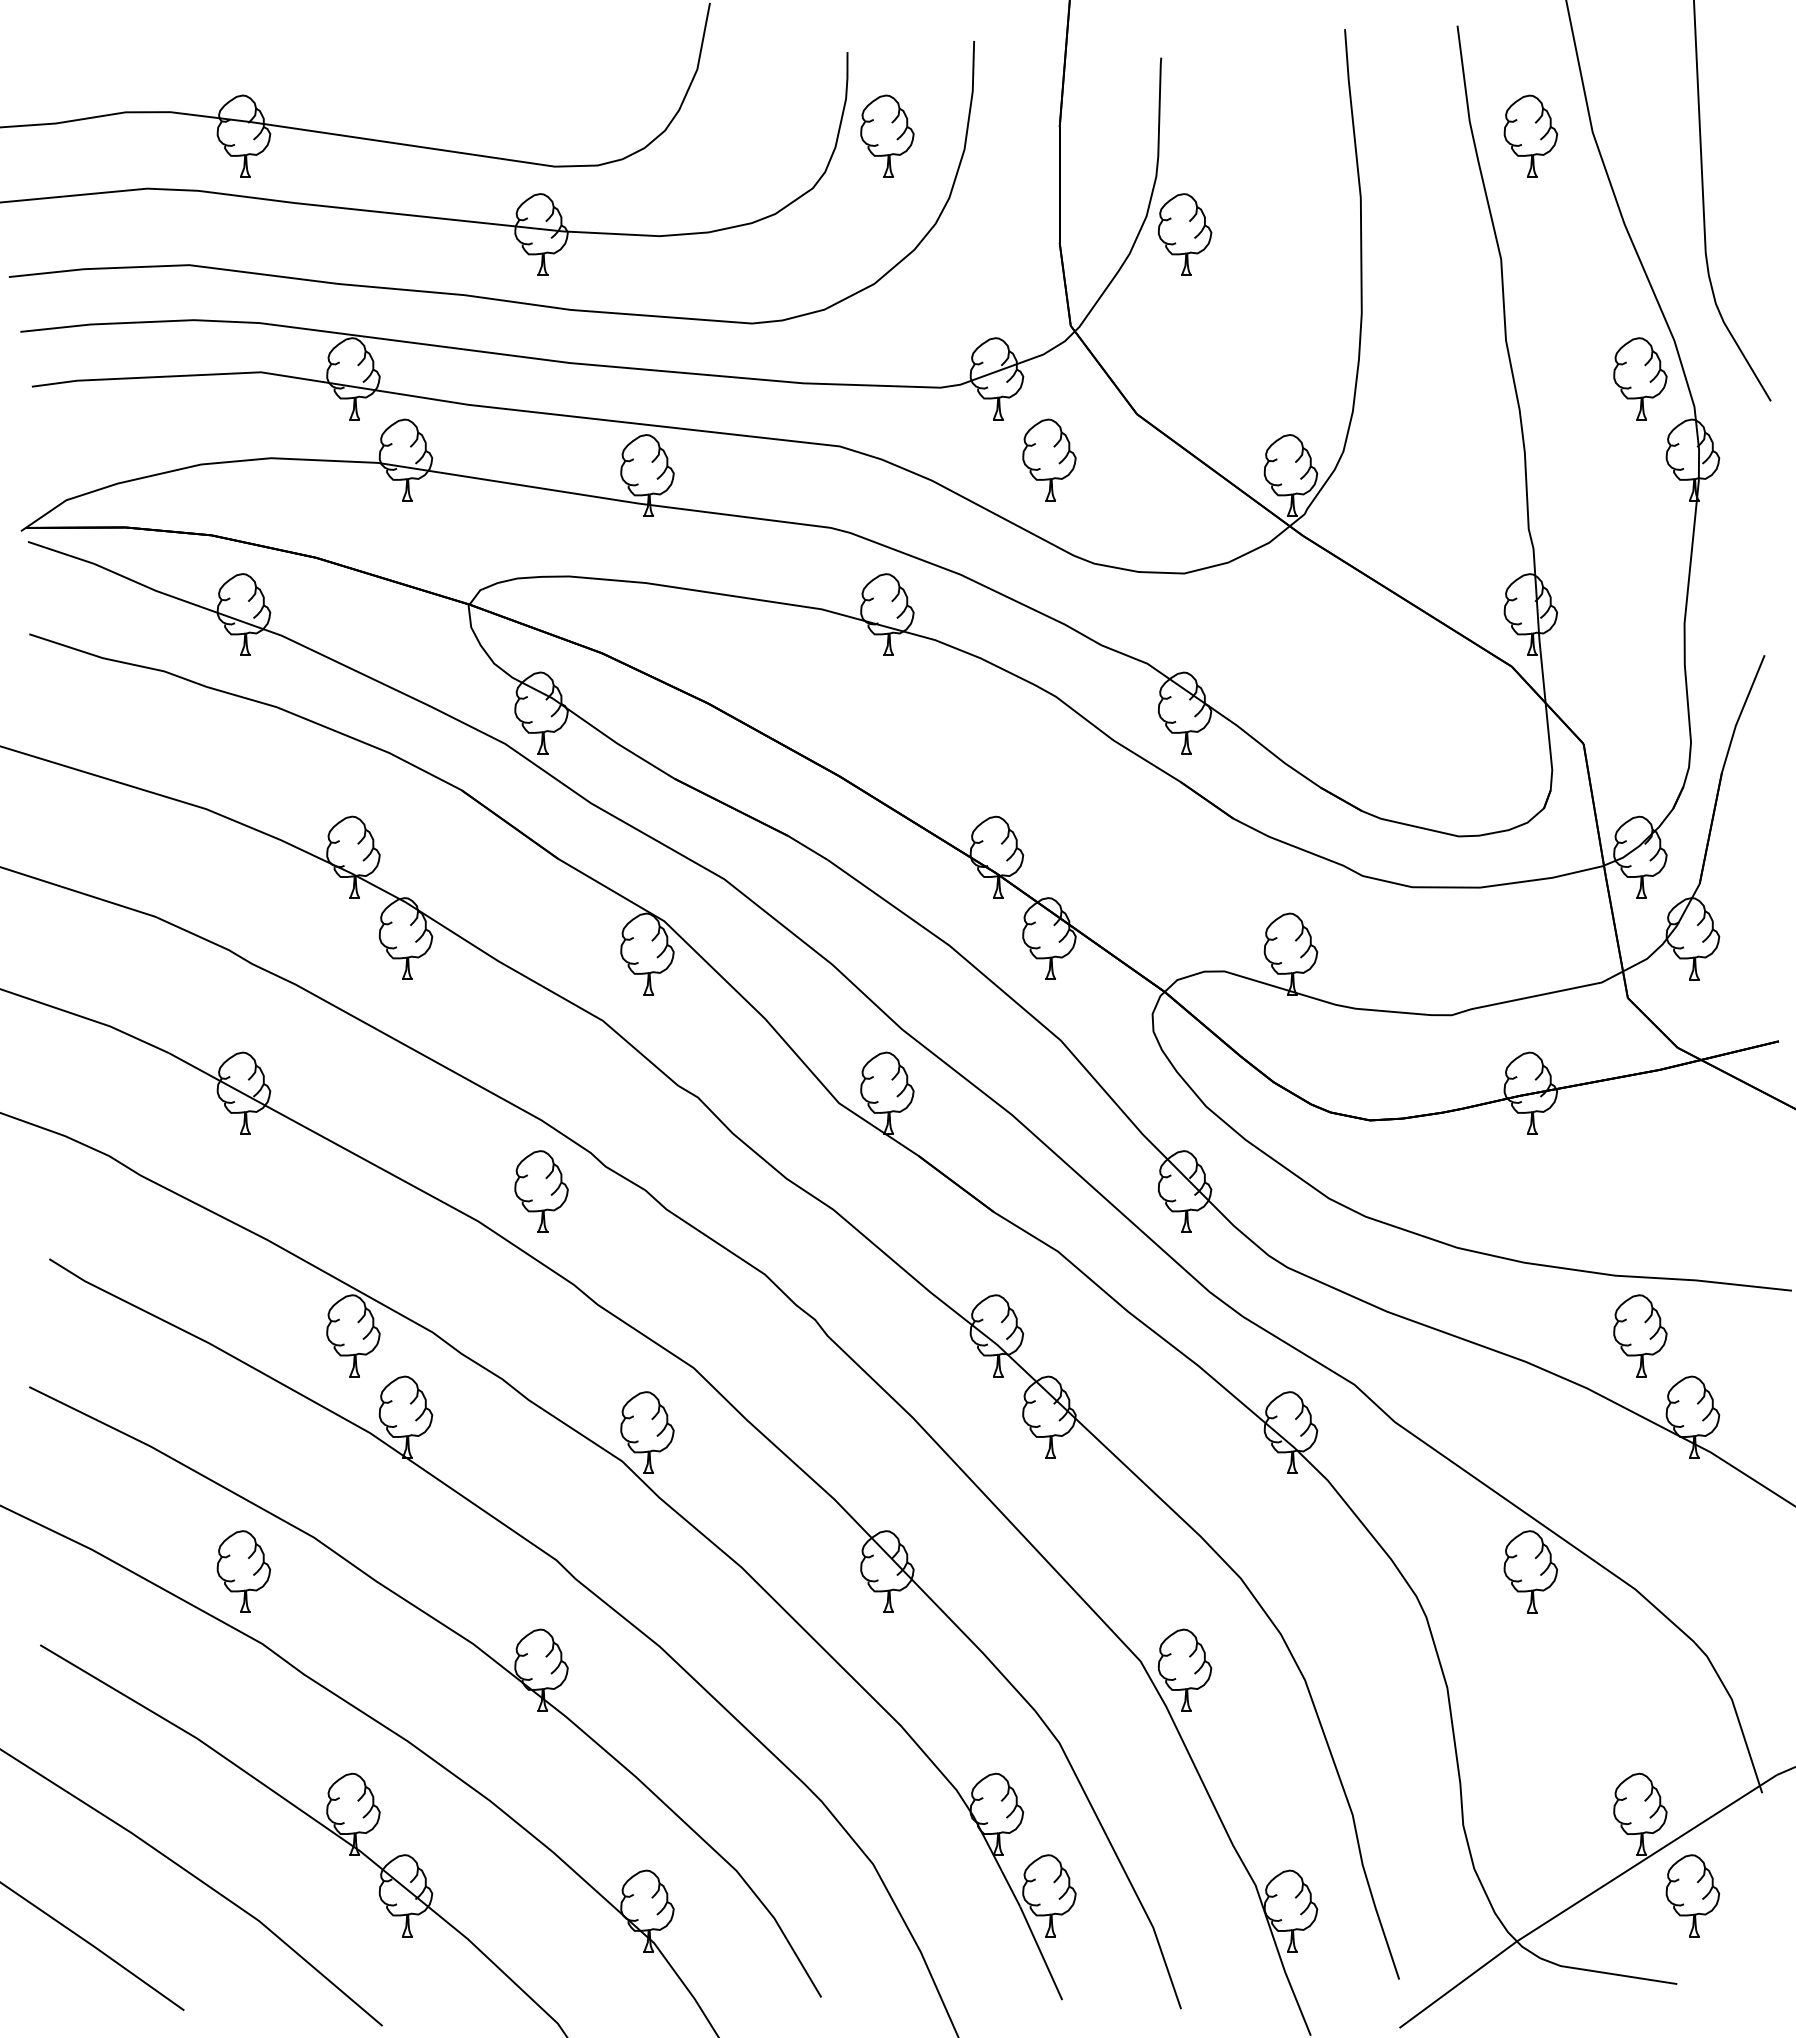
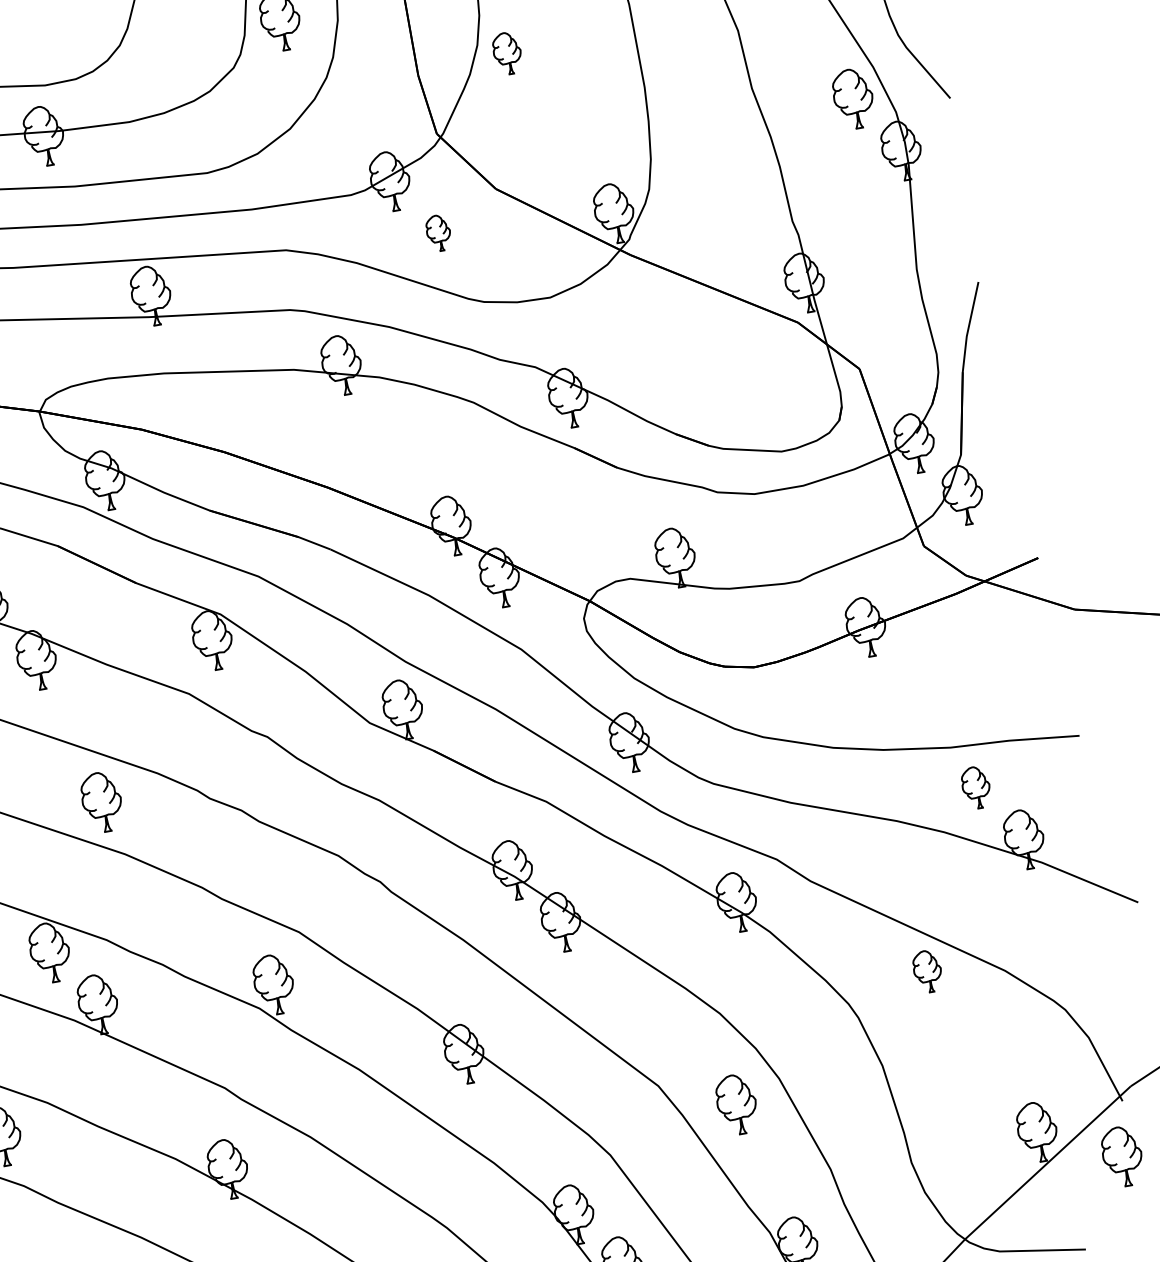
part: (1185, 234) -> (507, 53), size x0.7
part: (1049, 459) -> (438, 232), size x0.6
part: (541, 1191) -> (102, 802), moved
part: (1640, 1335) -> (976, 787), size x0.7
part: (1530, 1571) -> (927, 971), size x0.7
part: (1185, 1669) -> (737, 1104), moved
part: (1692, 1895) -> (1122, 1156), moved

